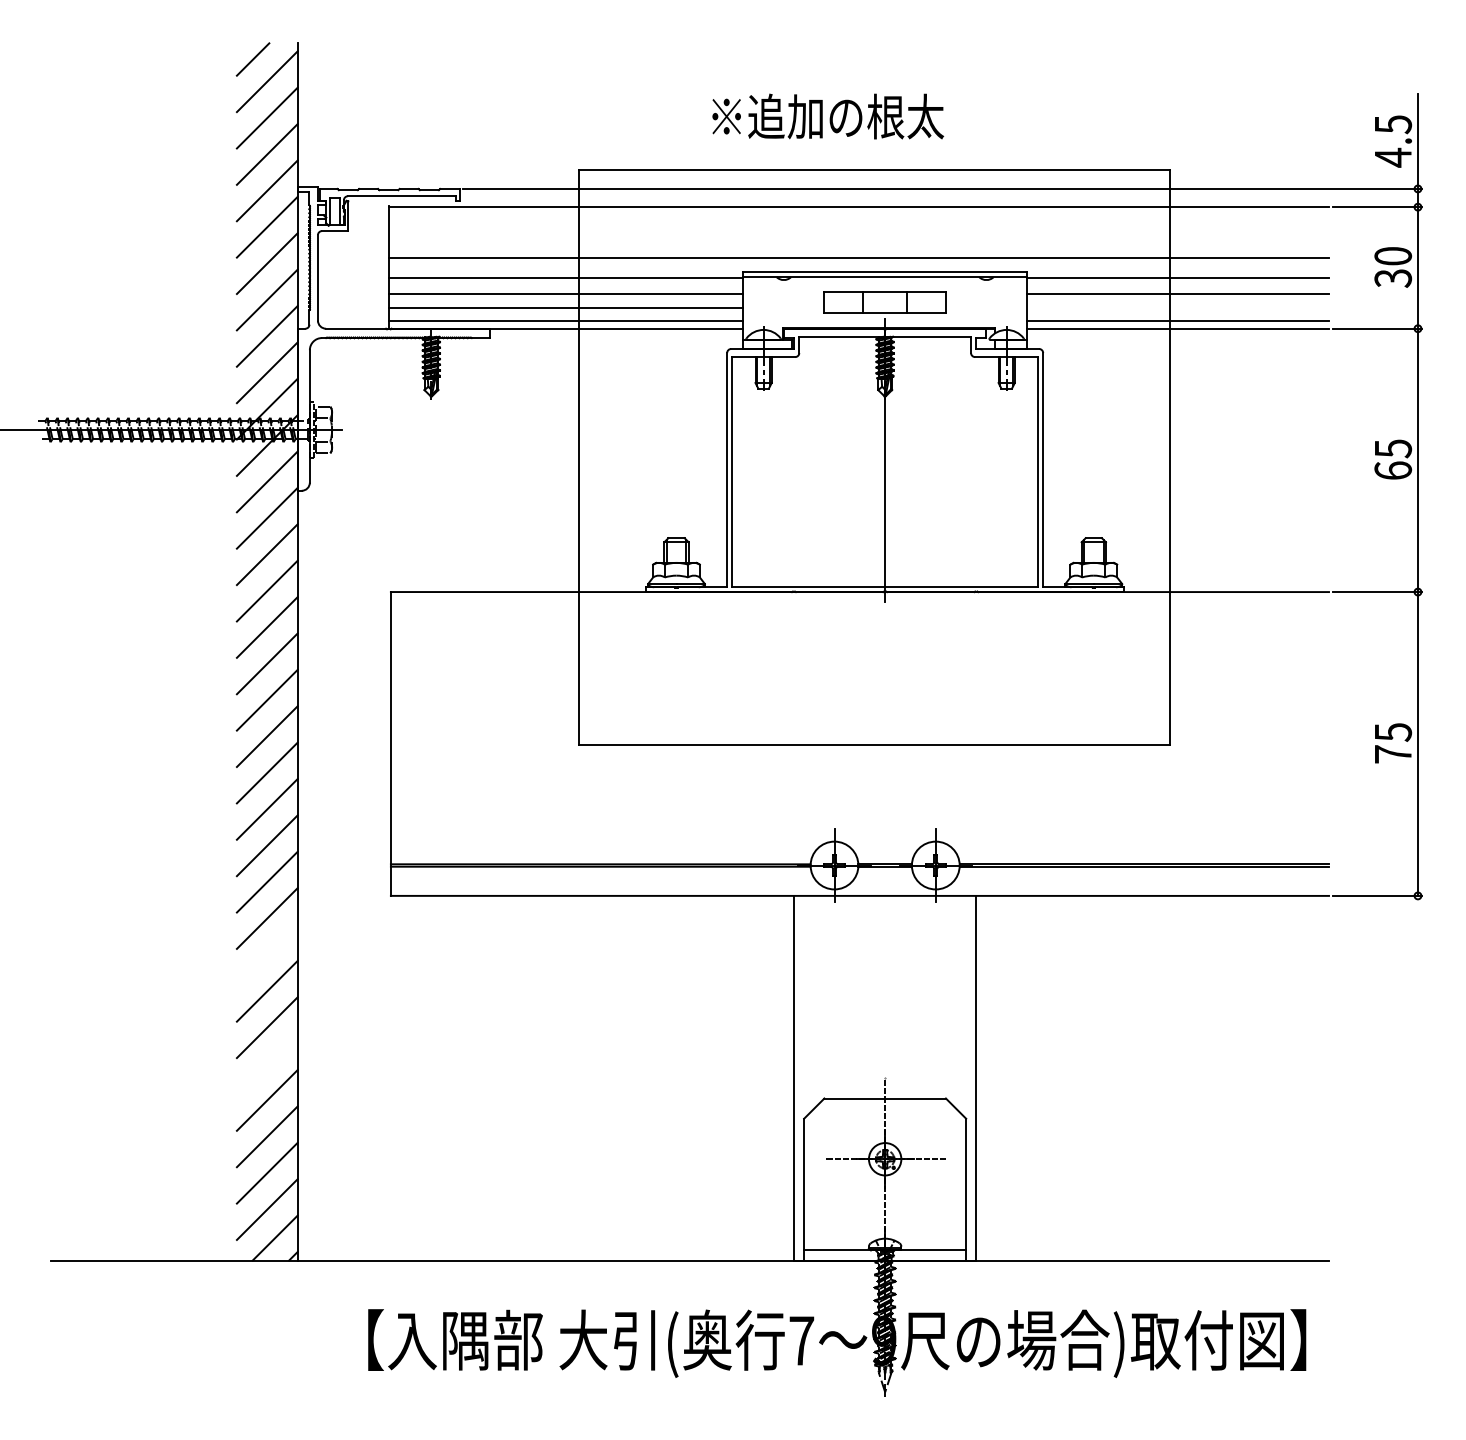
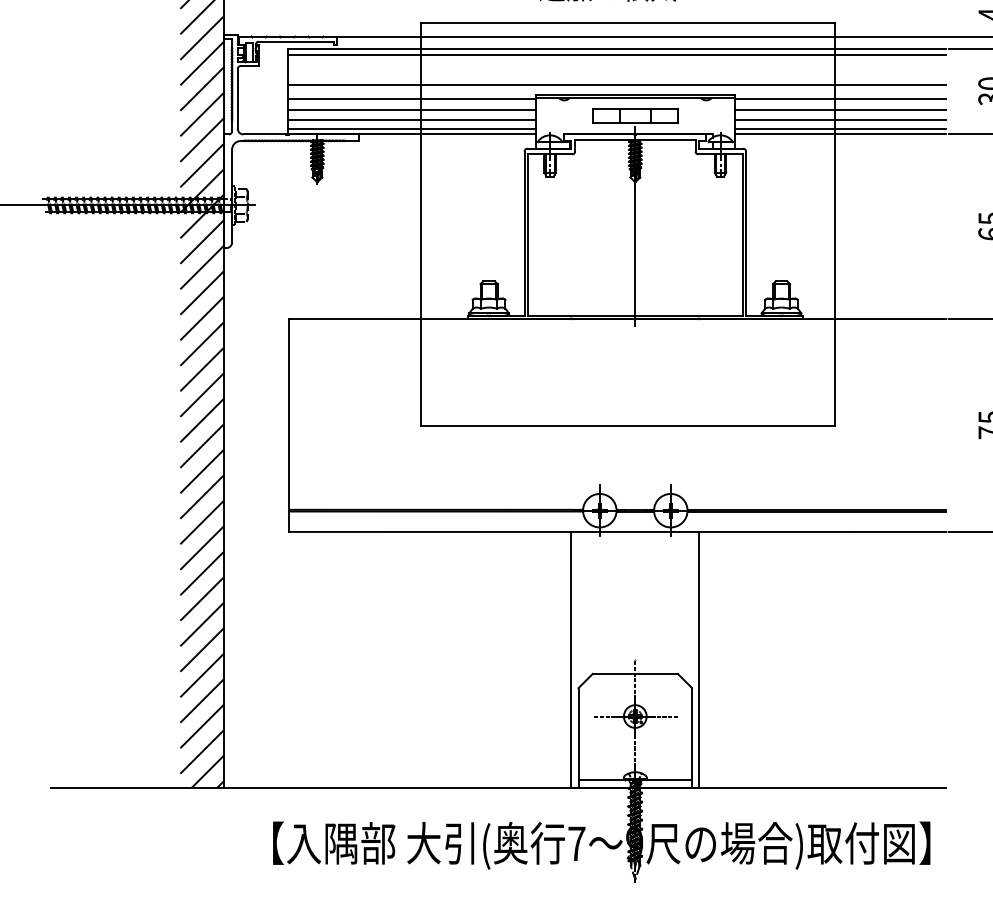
line: (858, 215) -> (616, 55), added
line: (1177, 308) -> (840, 120), added
line: (266, 954) -> (201, 573), added
line: (266, 1063) -> (201, 649), added

